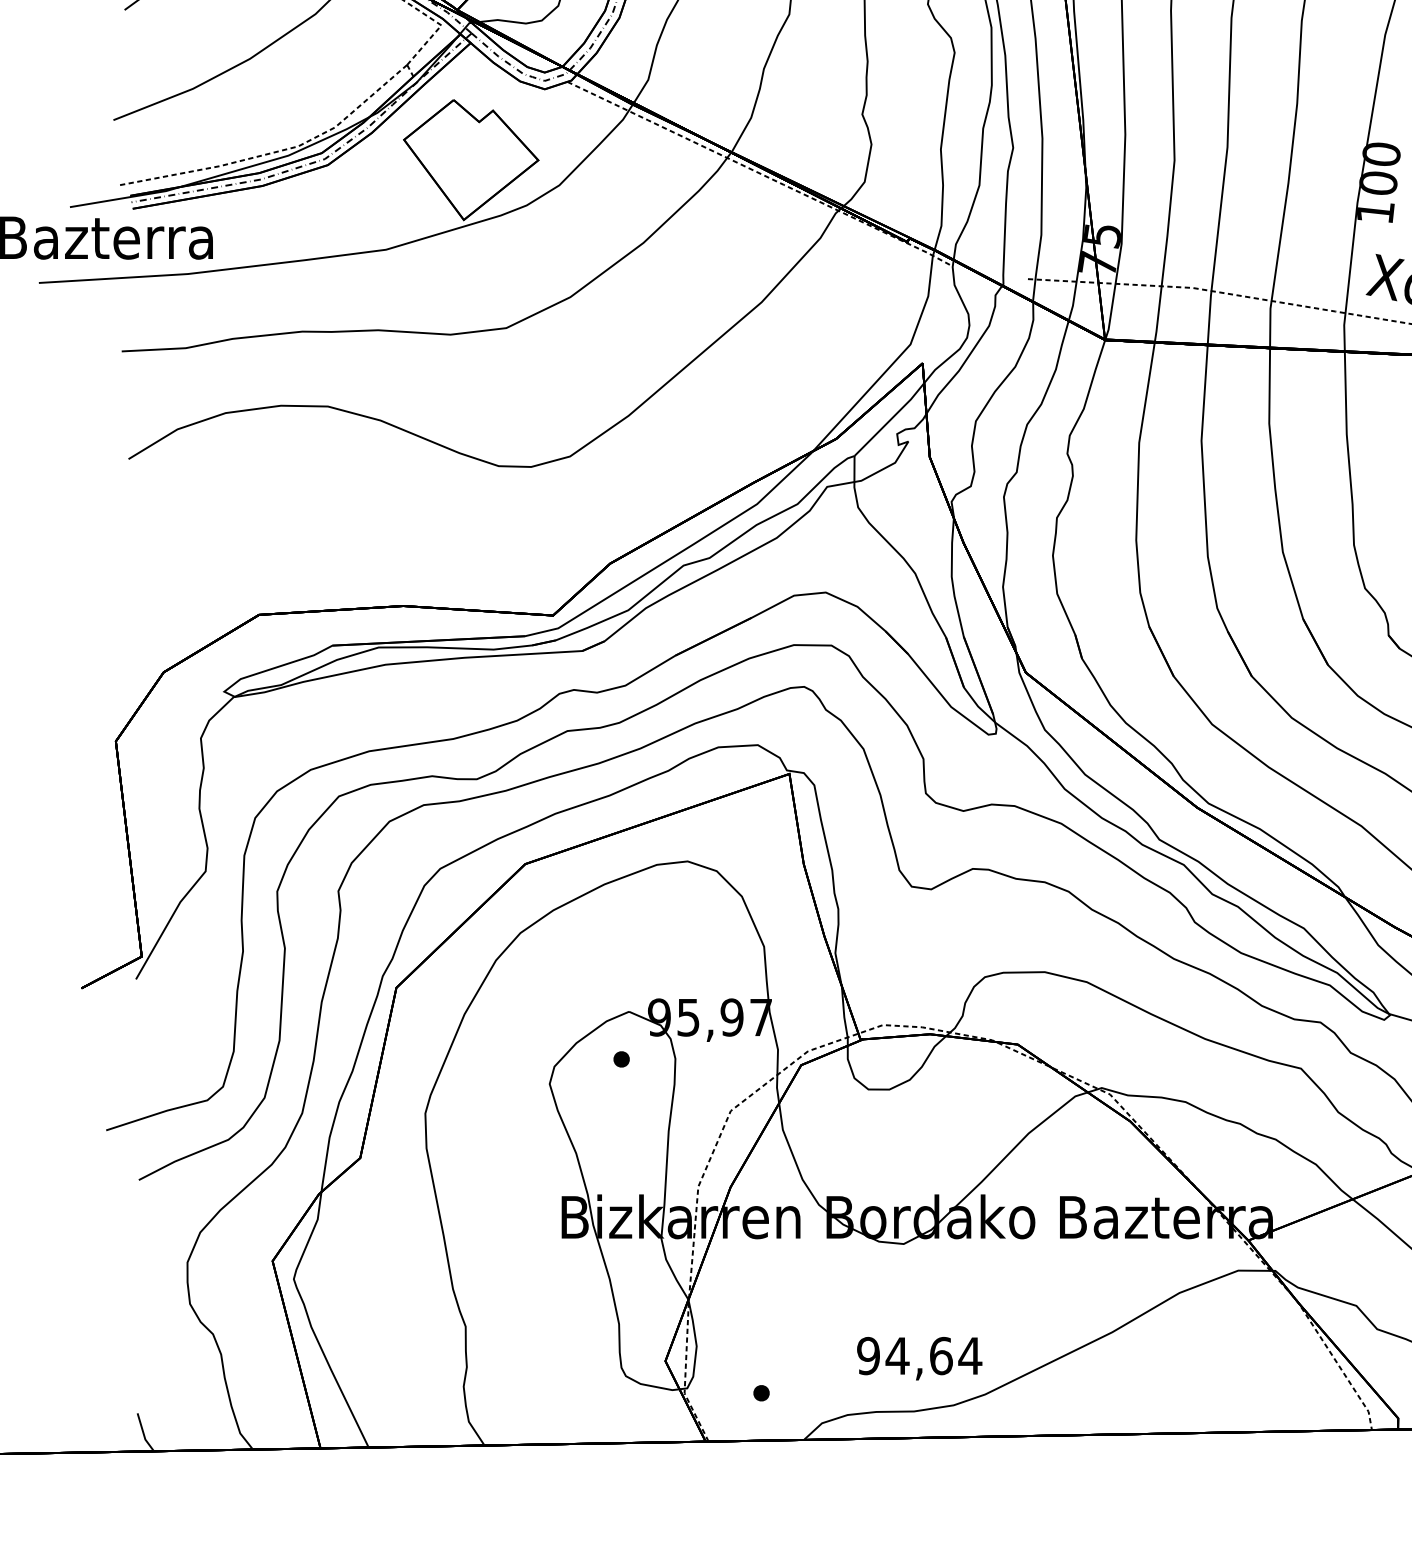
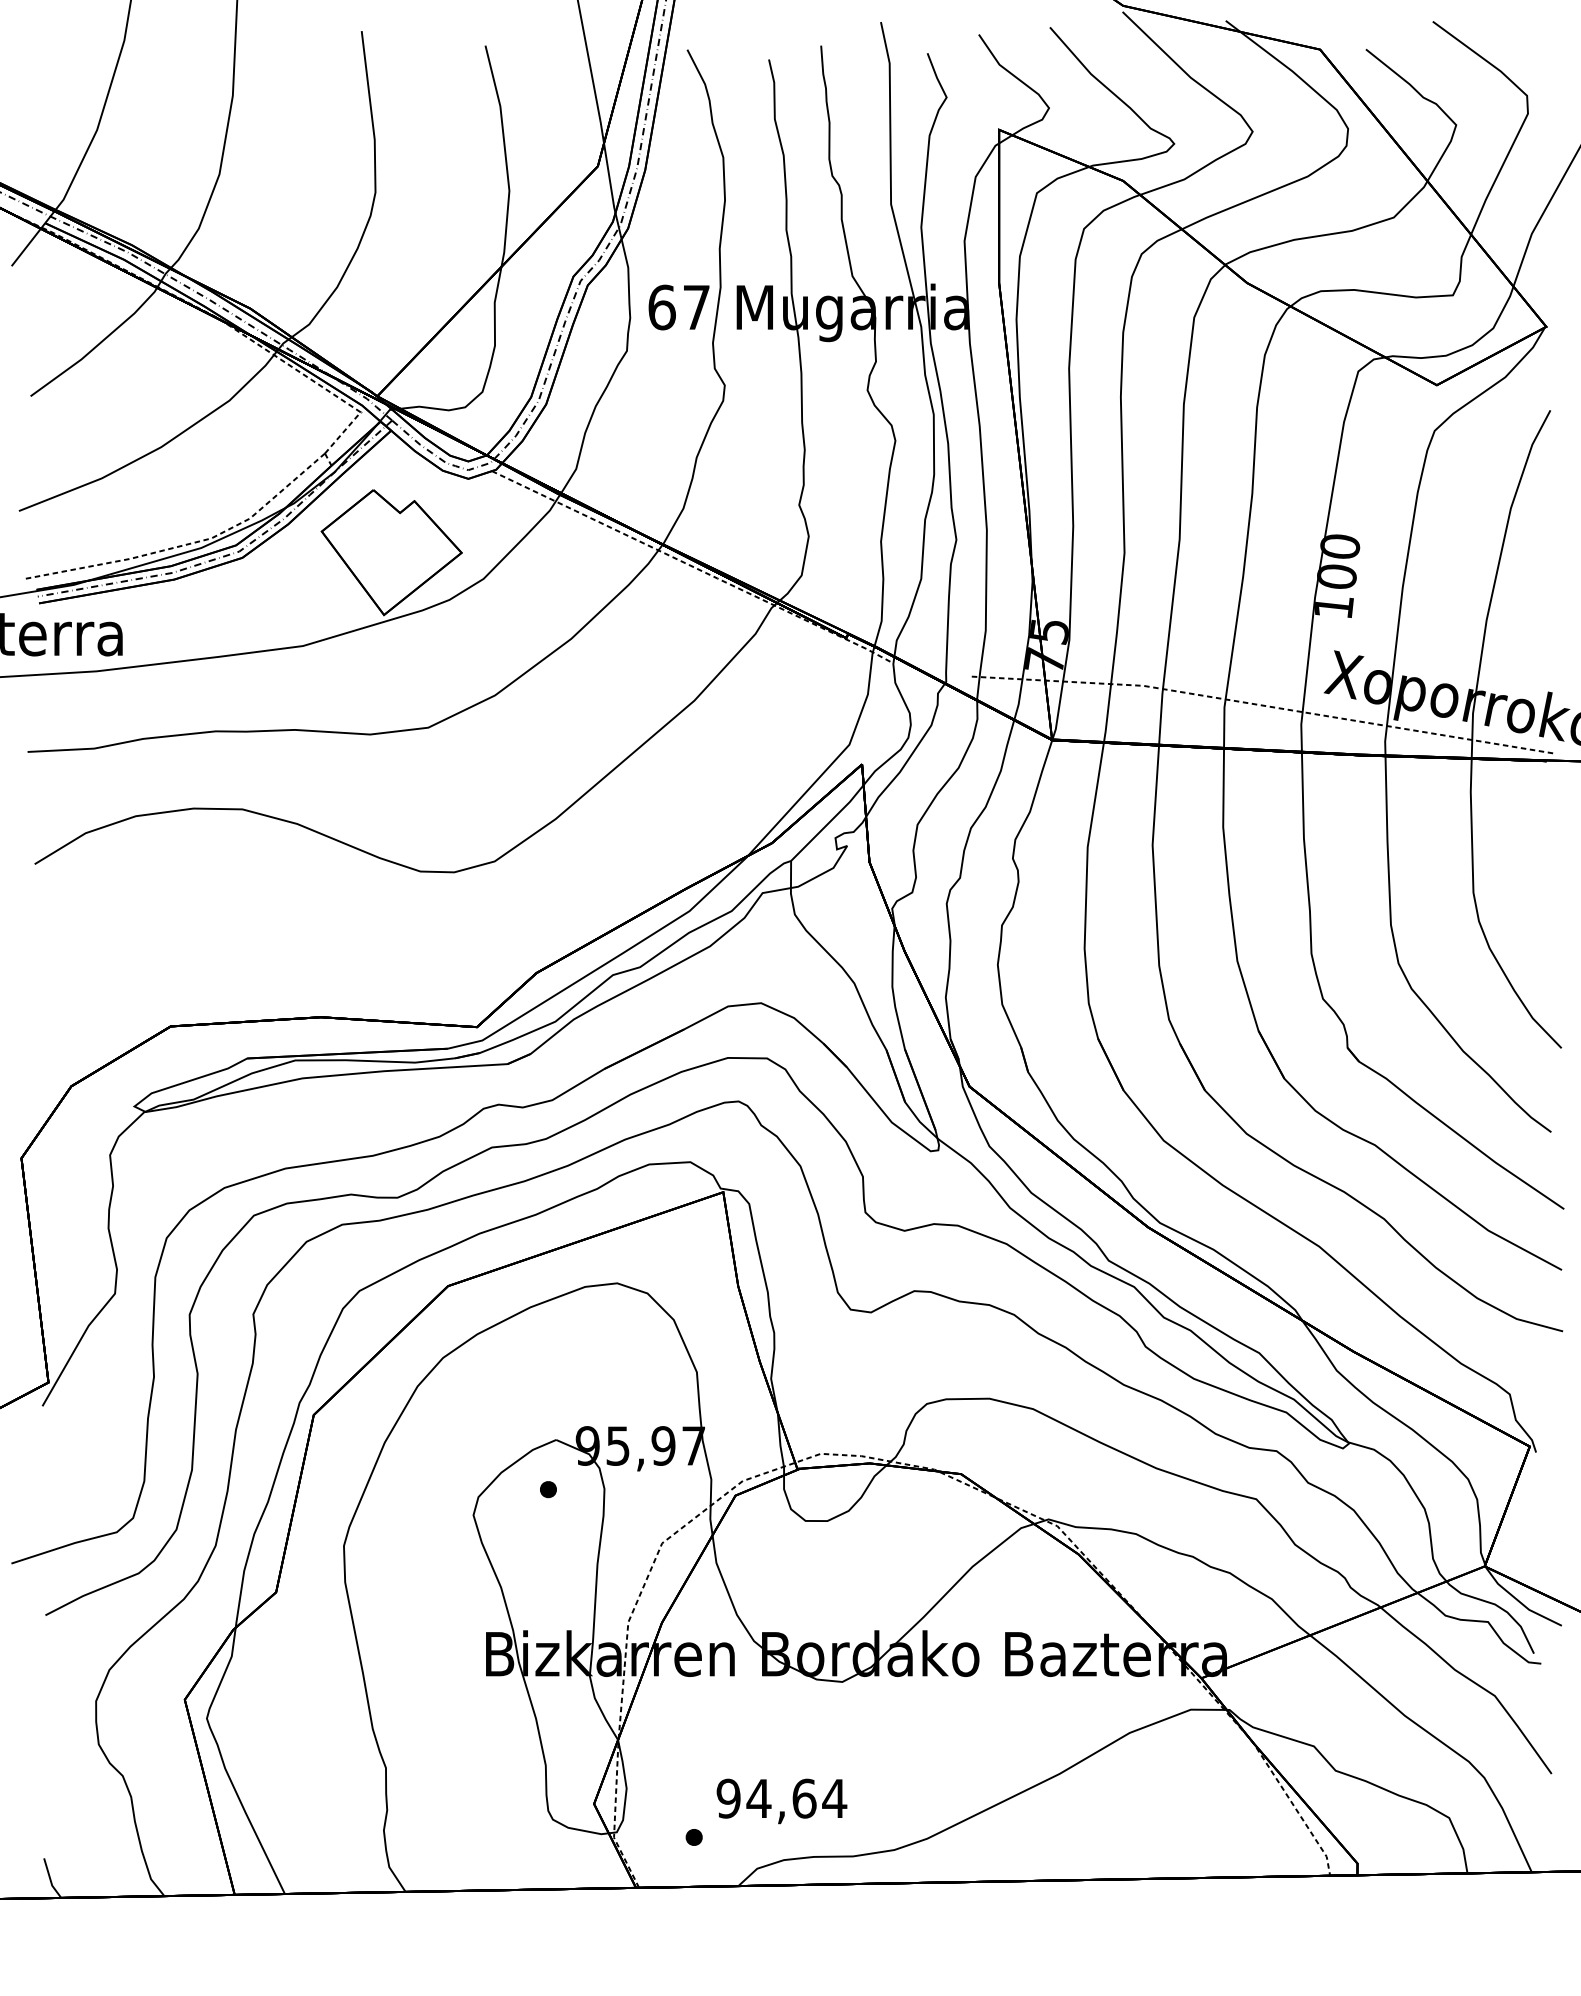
text: (919, 1358) -> (781, 1801), moved

